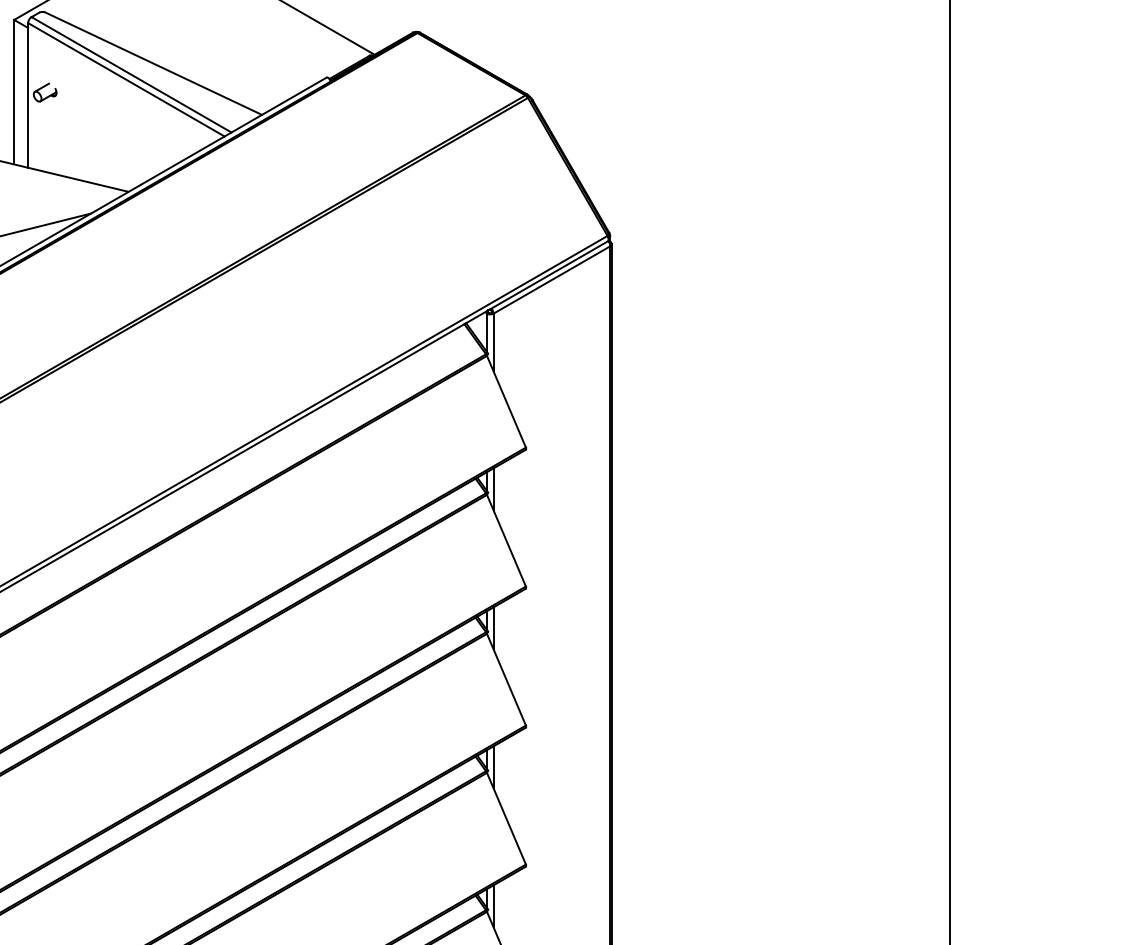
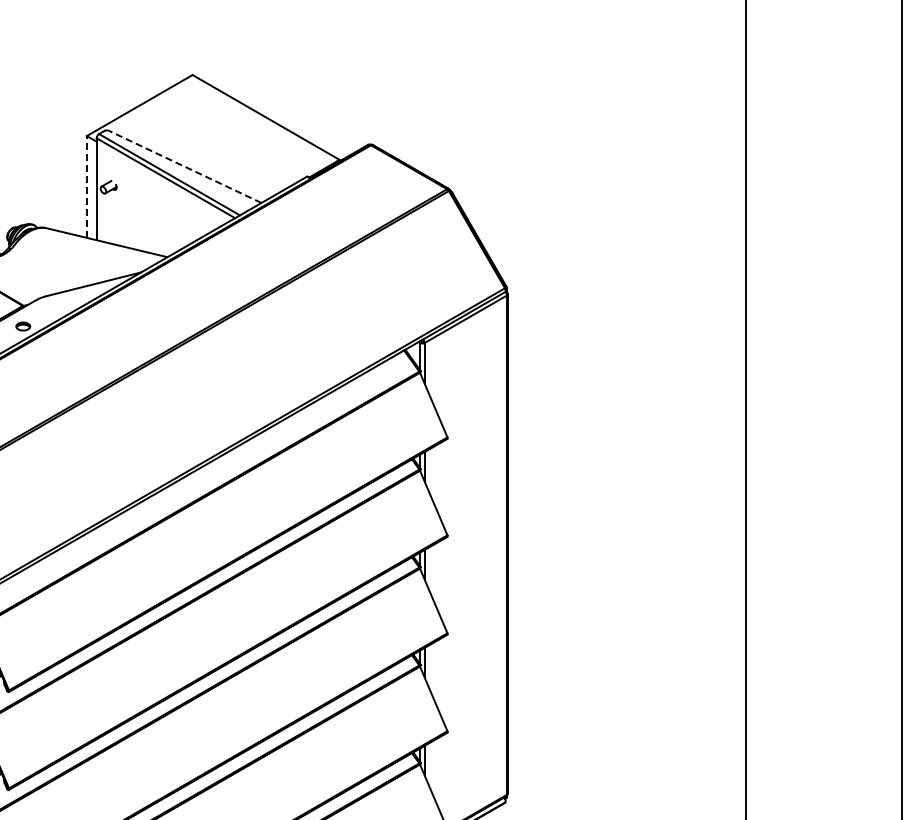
line: (152, 63) -> (184, 166), solid -> dashed
line: (13, 91) -> (86, 186), solid -> dashed

